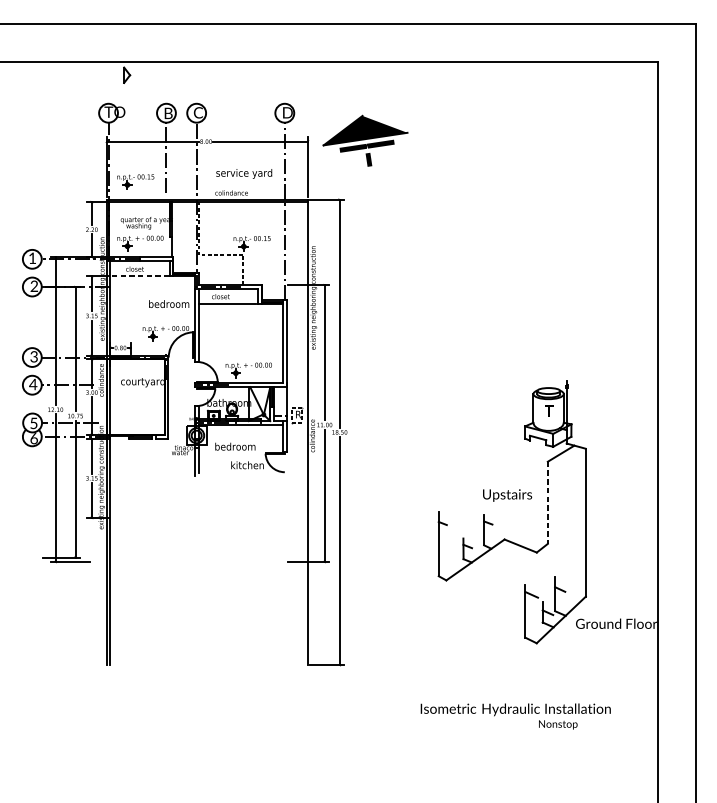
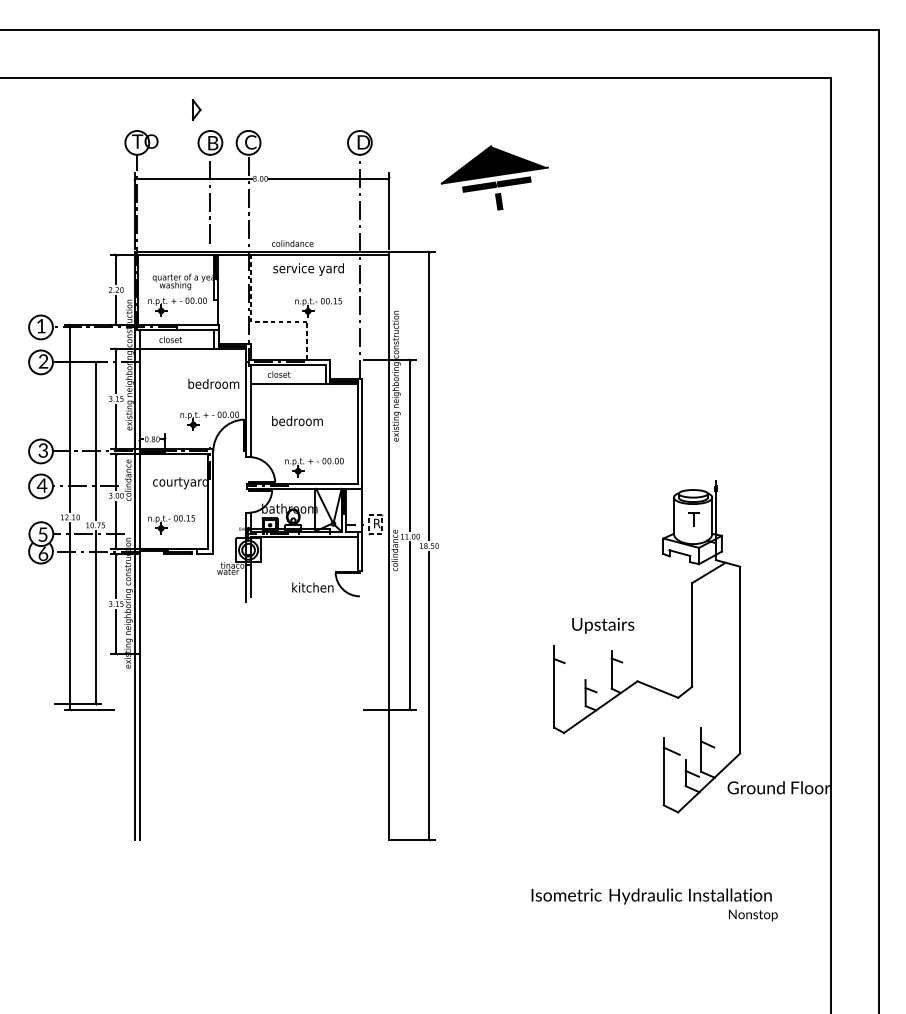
part: (126, 74) -> (196, 109), moved
part: (365, 140) -> (494, 177), moved
text: (244, 173) -> (308, 269), moved
part: (135, 181) -> (171, 524), moved
line: (139, 276) -> (176, 348), dashed -> solid
text: (235, 447) -> (297, 421), moved
text: (507, 495) -> (603, 625), moved
line: (548, 502) -> (692, 634), dashed -> solid
text: (558, 724) -> (753, 915), moved

